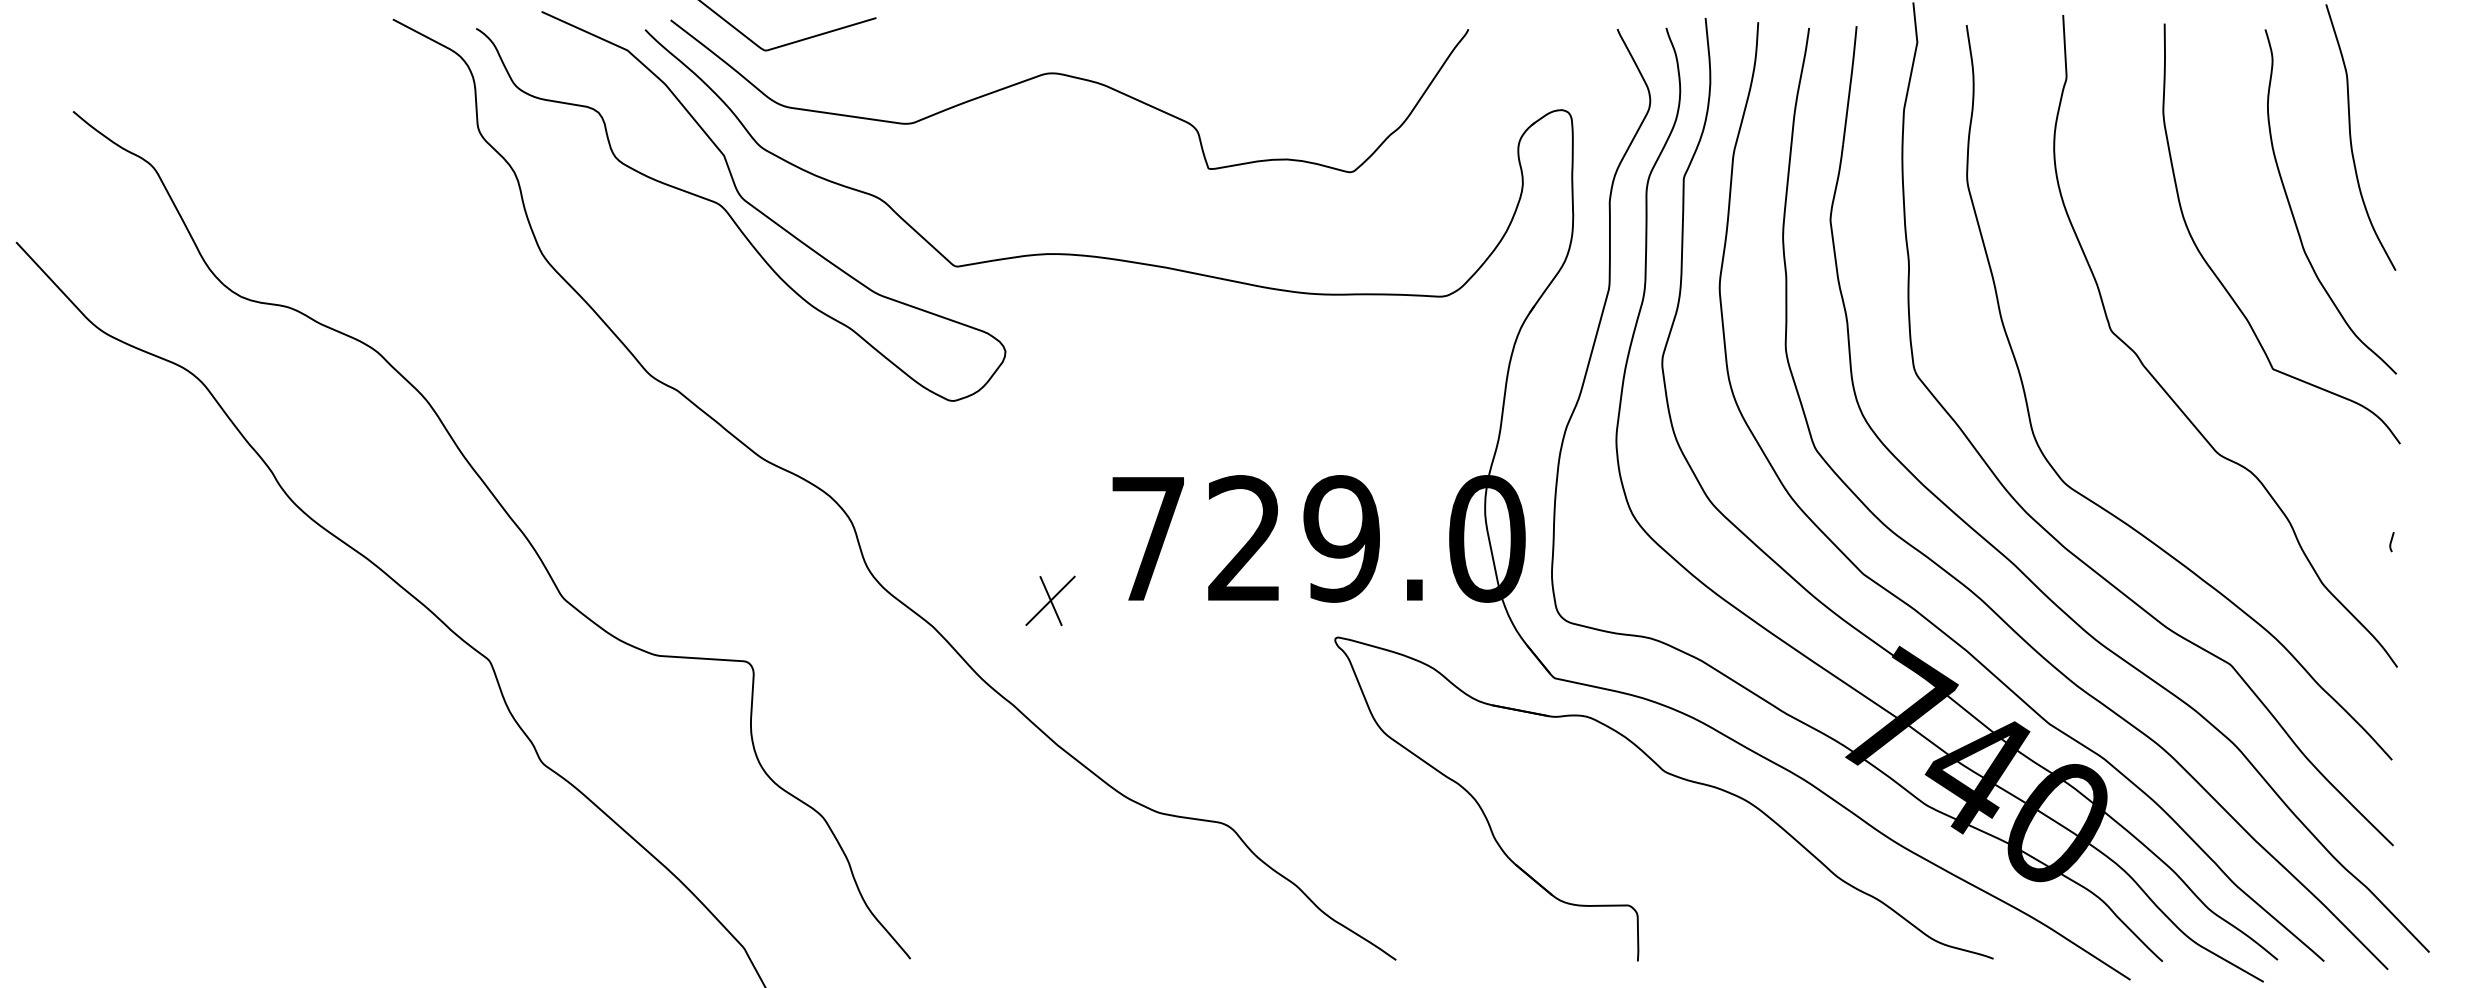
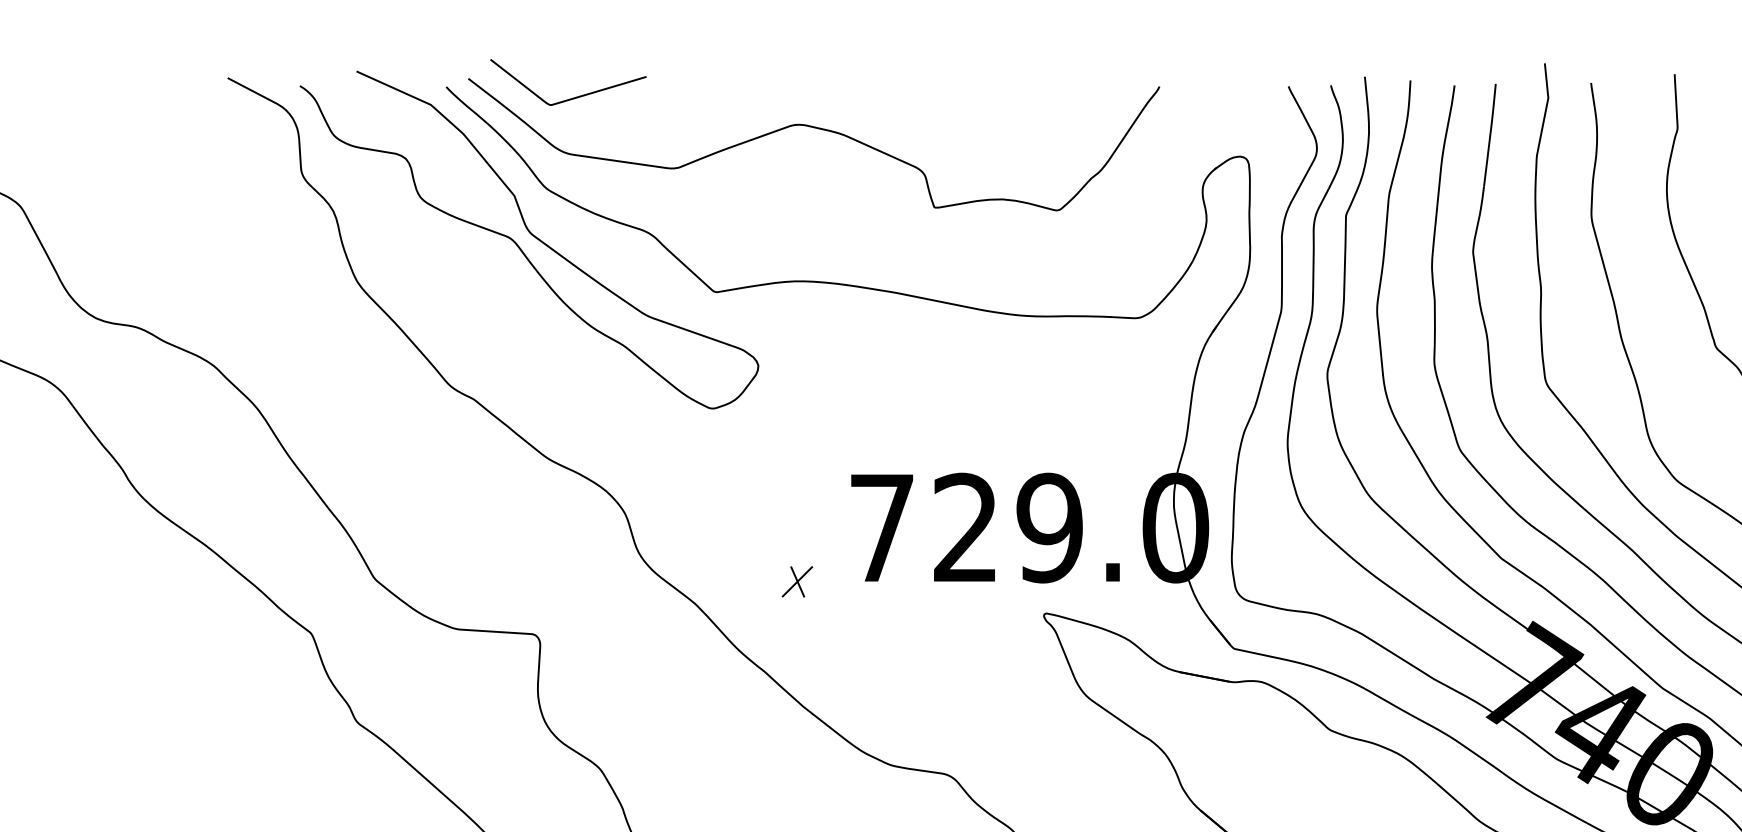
part: (1050, 600) -> (797, 581), size x0.7

